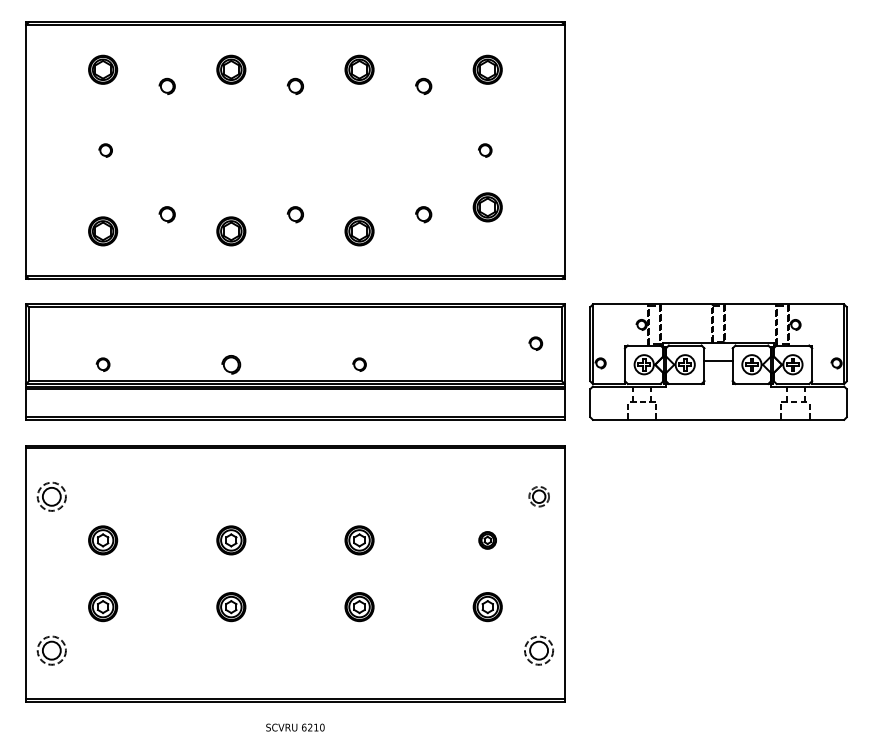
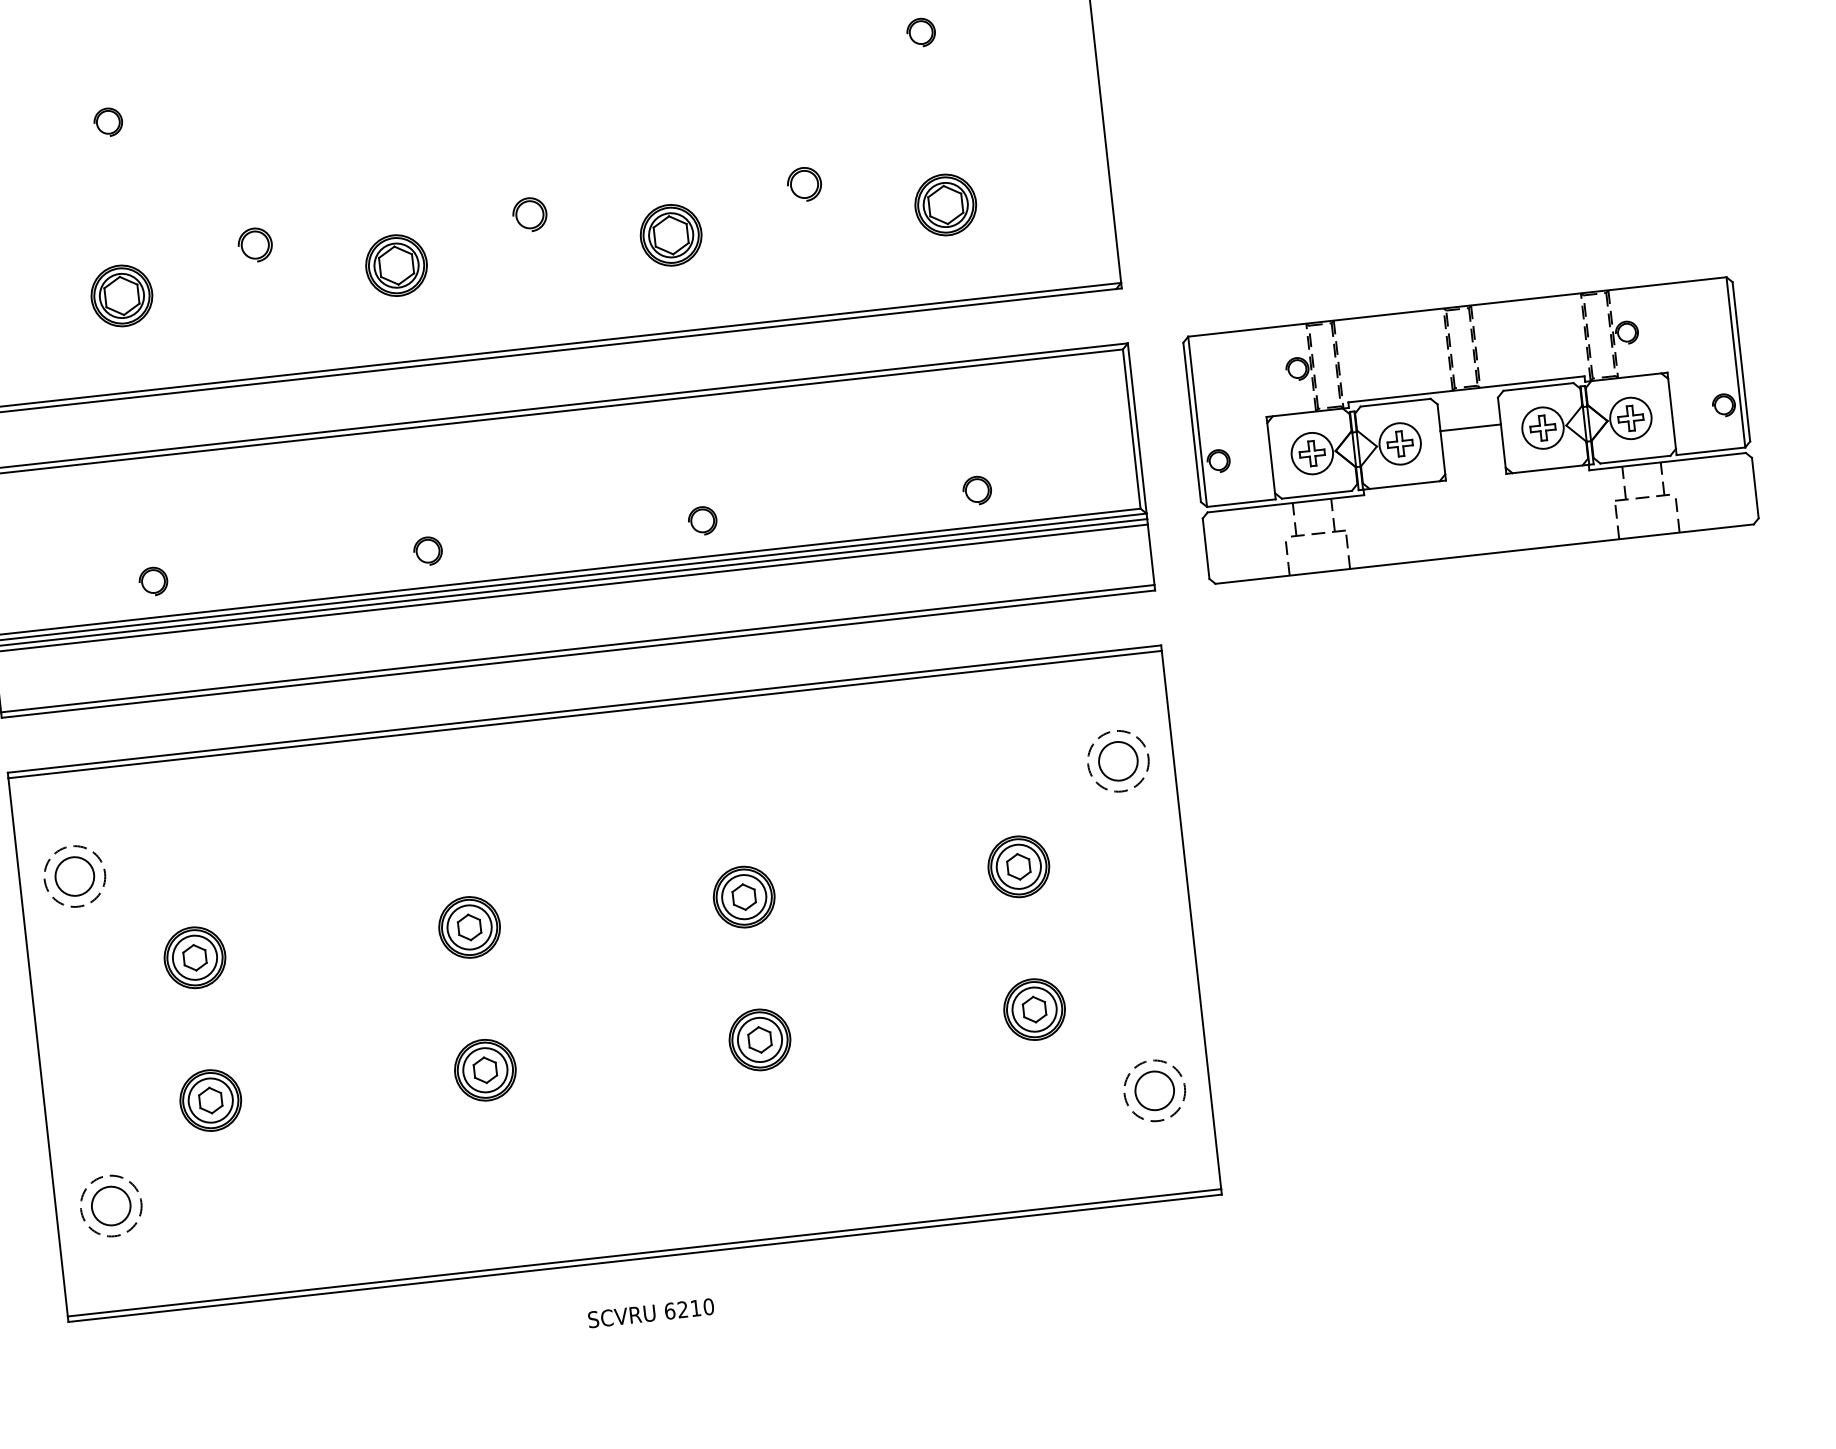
part: (487, 207) -> (945, 205), moved
part: (535, 343) -> (976, 490), moved
part: (231, 364) -> (428, 550), size x0.71
part: (539, 496) -> (1119, 760), size x1.43
part: (487, 540) -> (1018, 867), size x1.67

